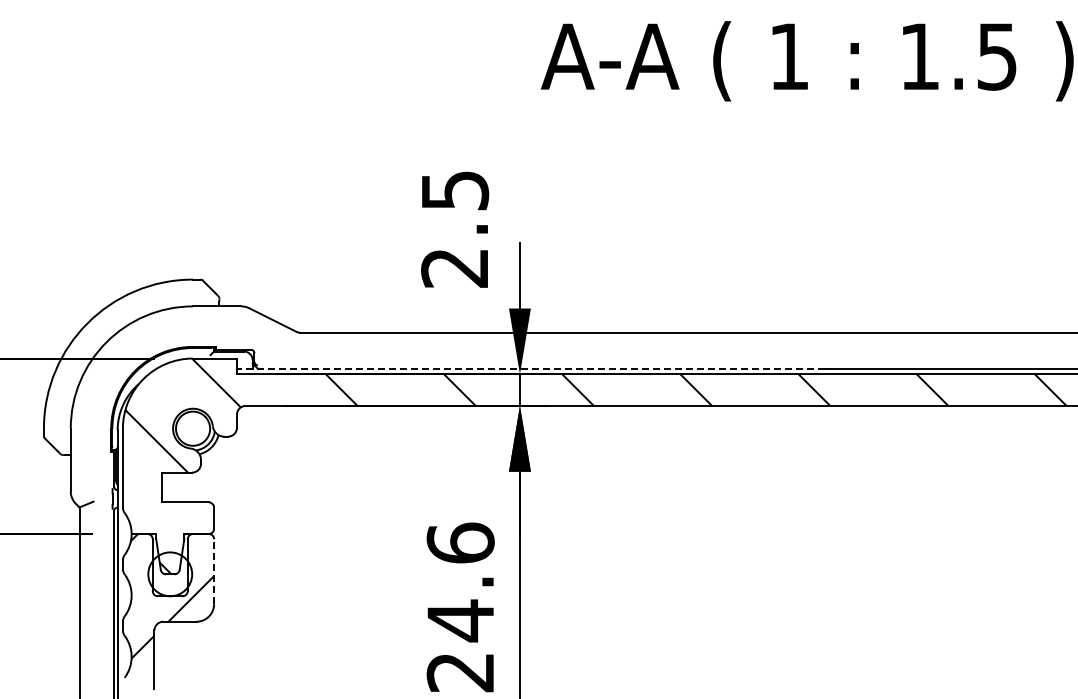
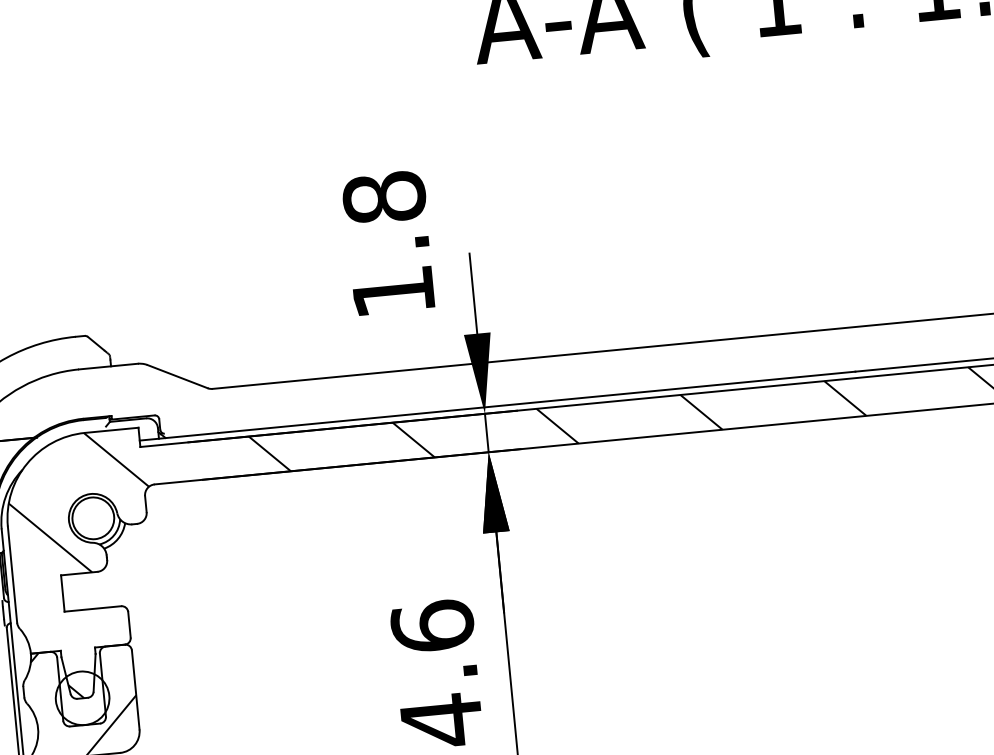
text: (455, 228) -> (389, 243), 2.5 -> 1.8
line: (530, 369) -> (497, 406), dashed -> solid
line: (214, 571) -> (136, 689), dashed -> solid

